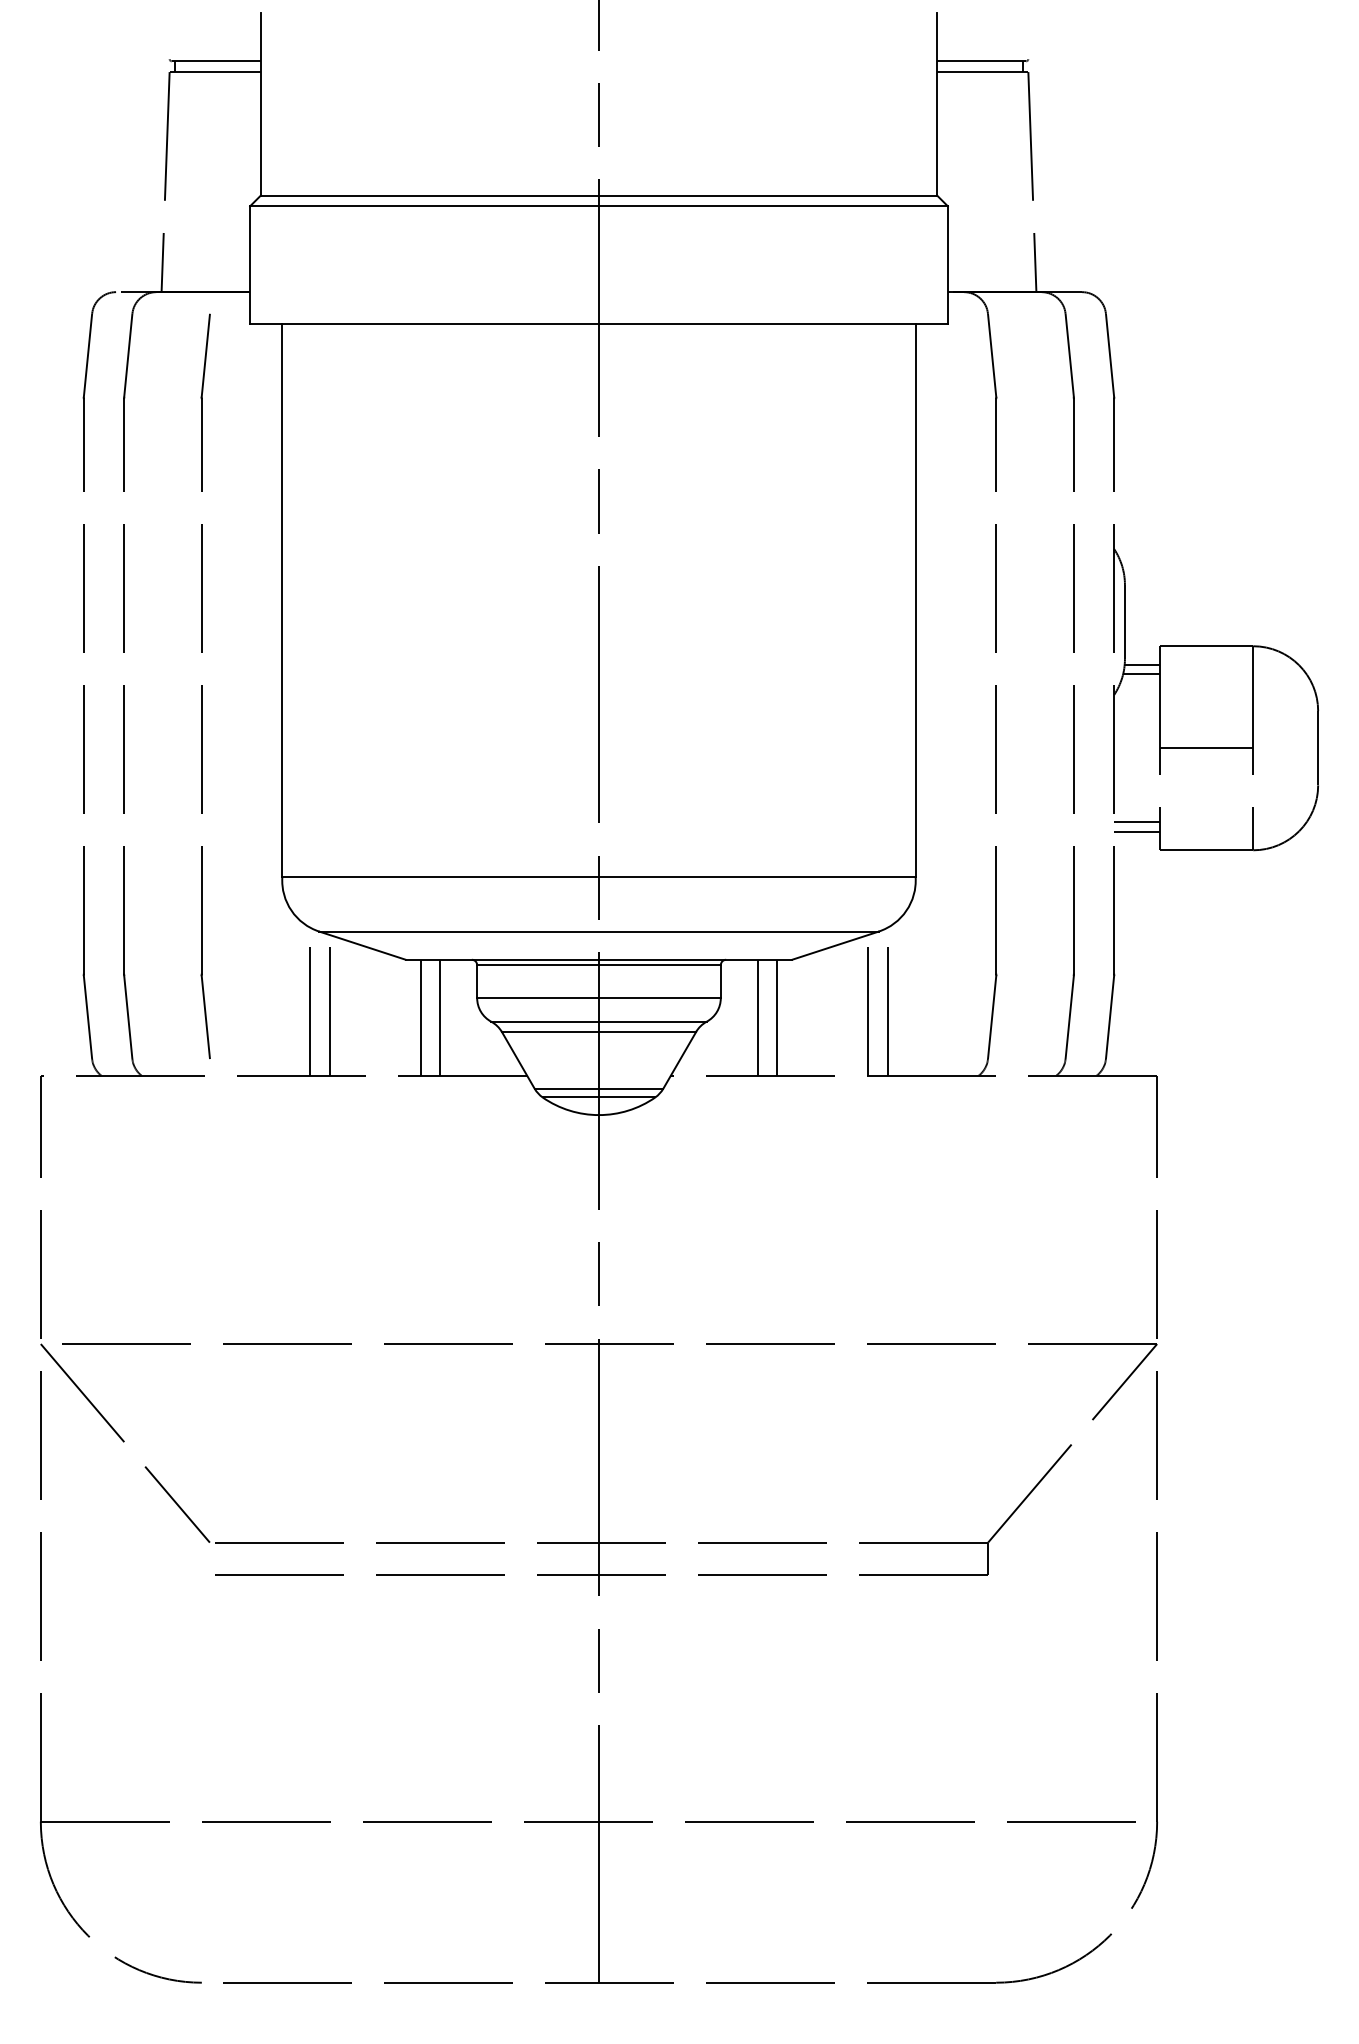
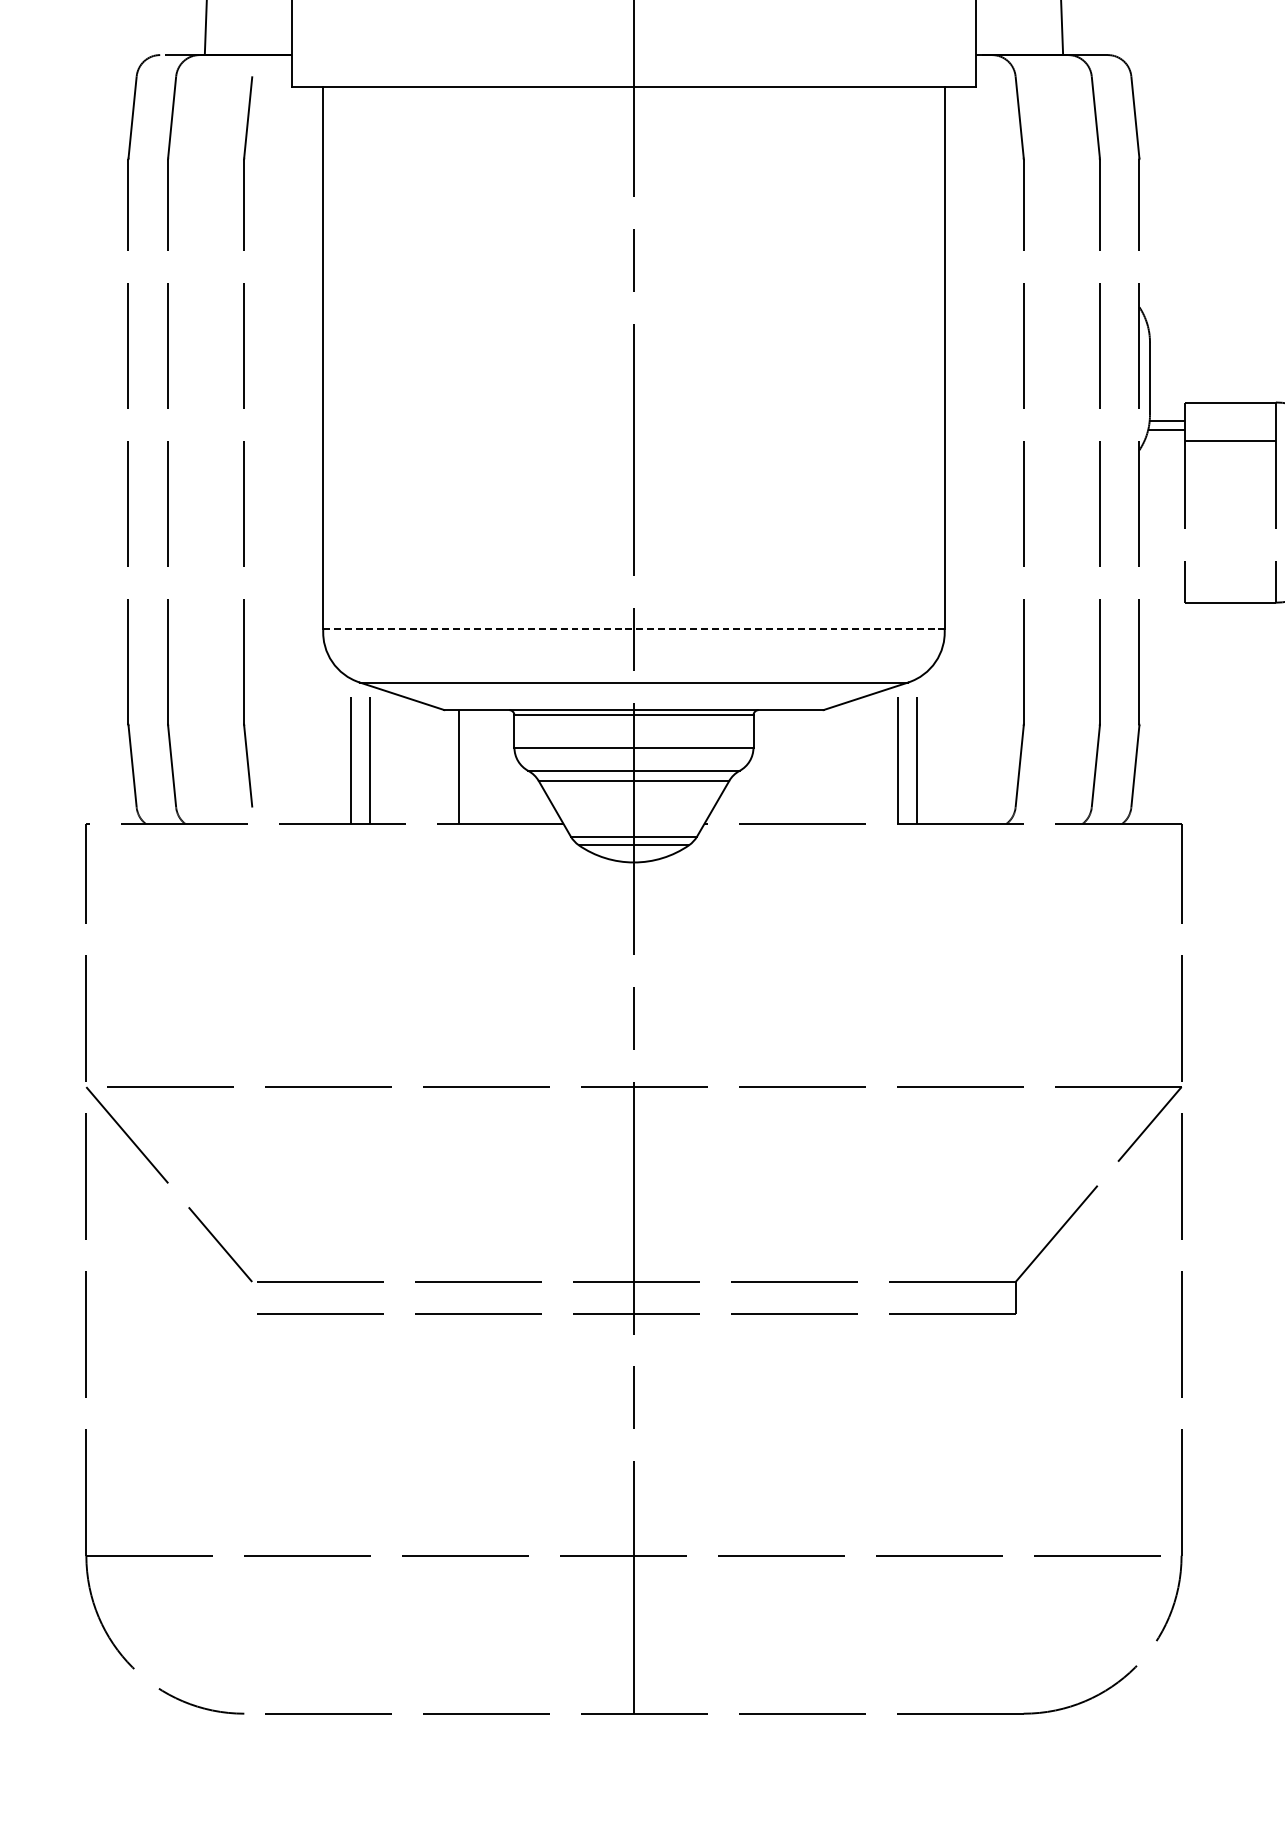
line: (1206, 748) -> (1229, 441), moved
line: (1137, 822) -> (1162, 575), removed
line: (1137, 831) -> (1162, 584), removed
line: (599, 877) -> (634, 629), solid -> dashed
line: (440, 1017) -> (478, 766), removed
line: (757, 1017) -> (789, 766), removed
line: (777, 1017) -> (809, 766), removed

